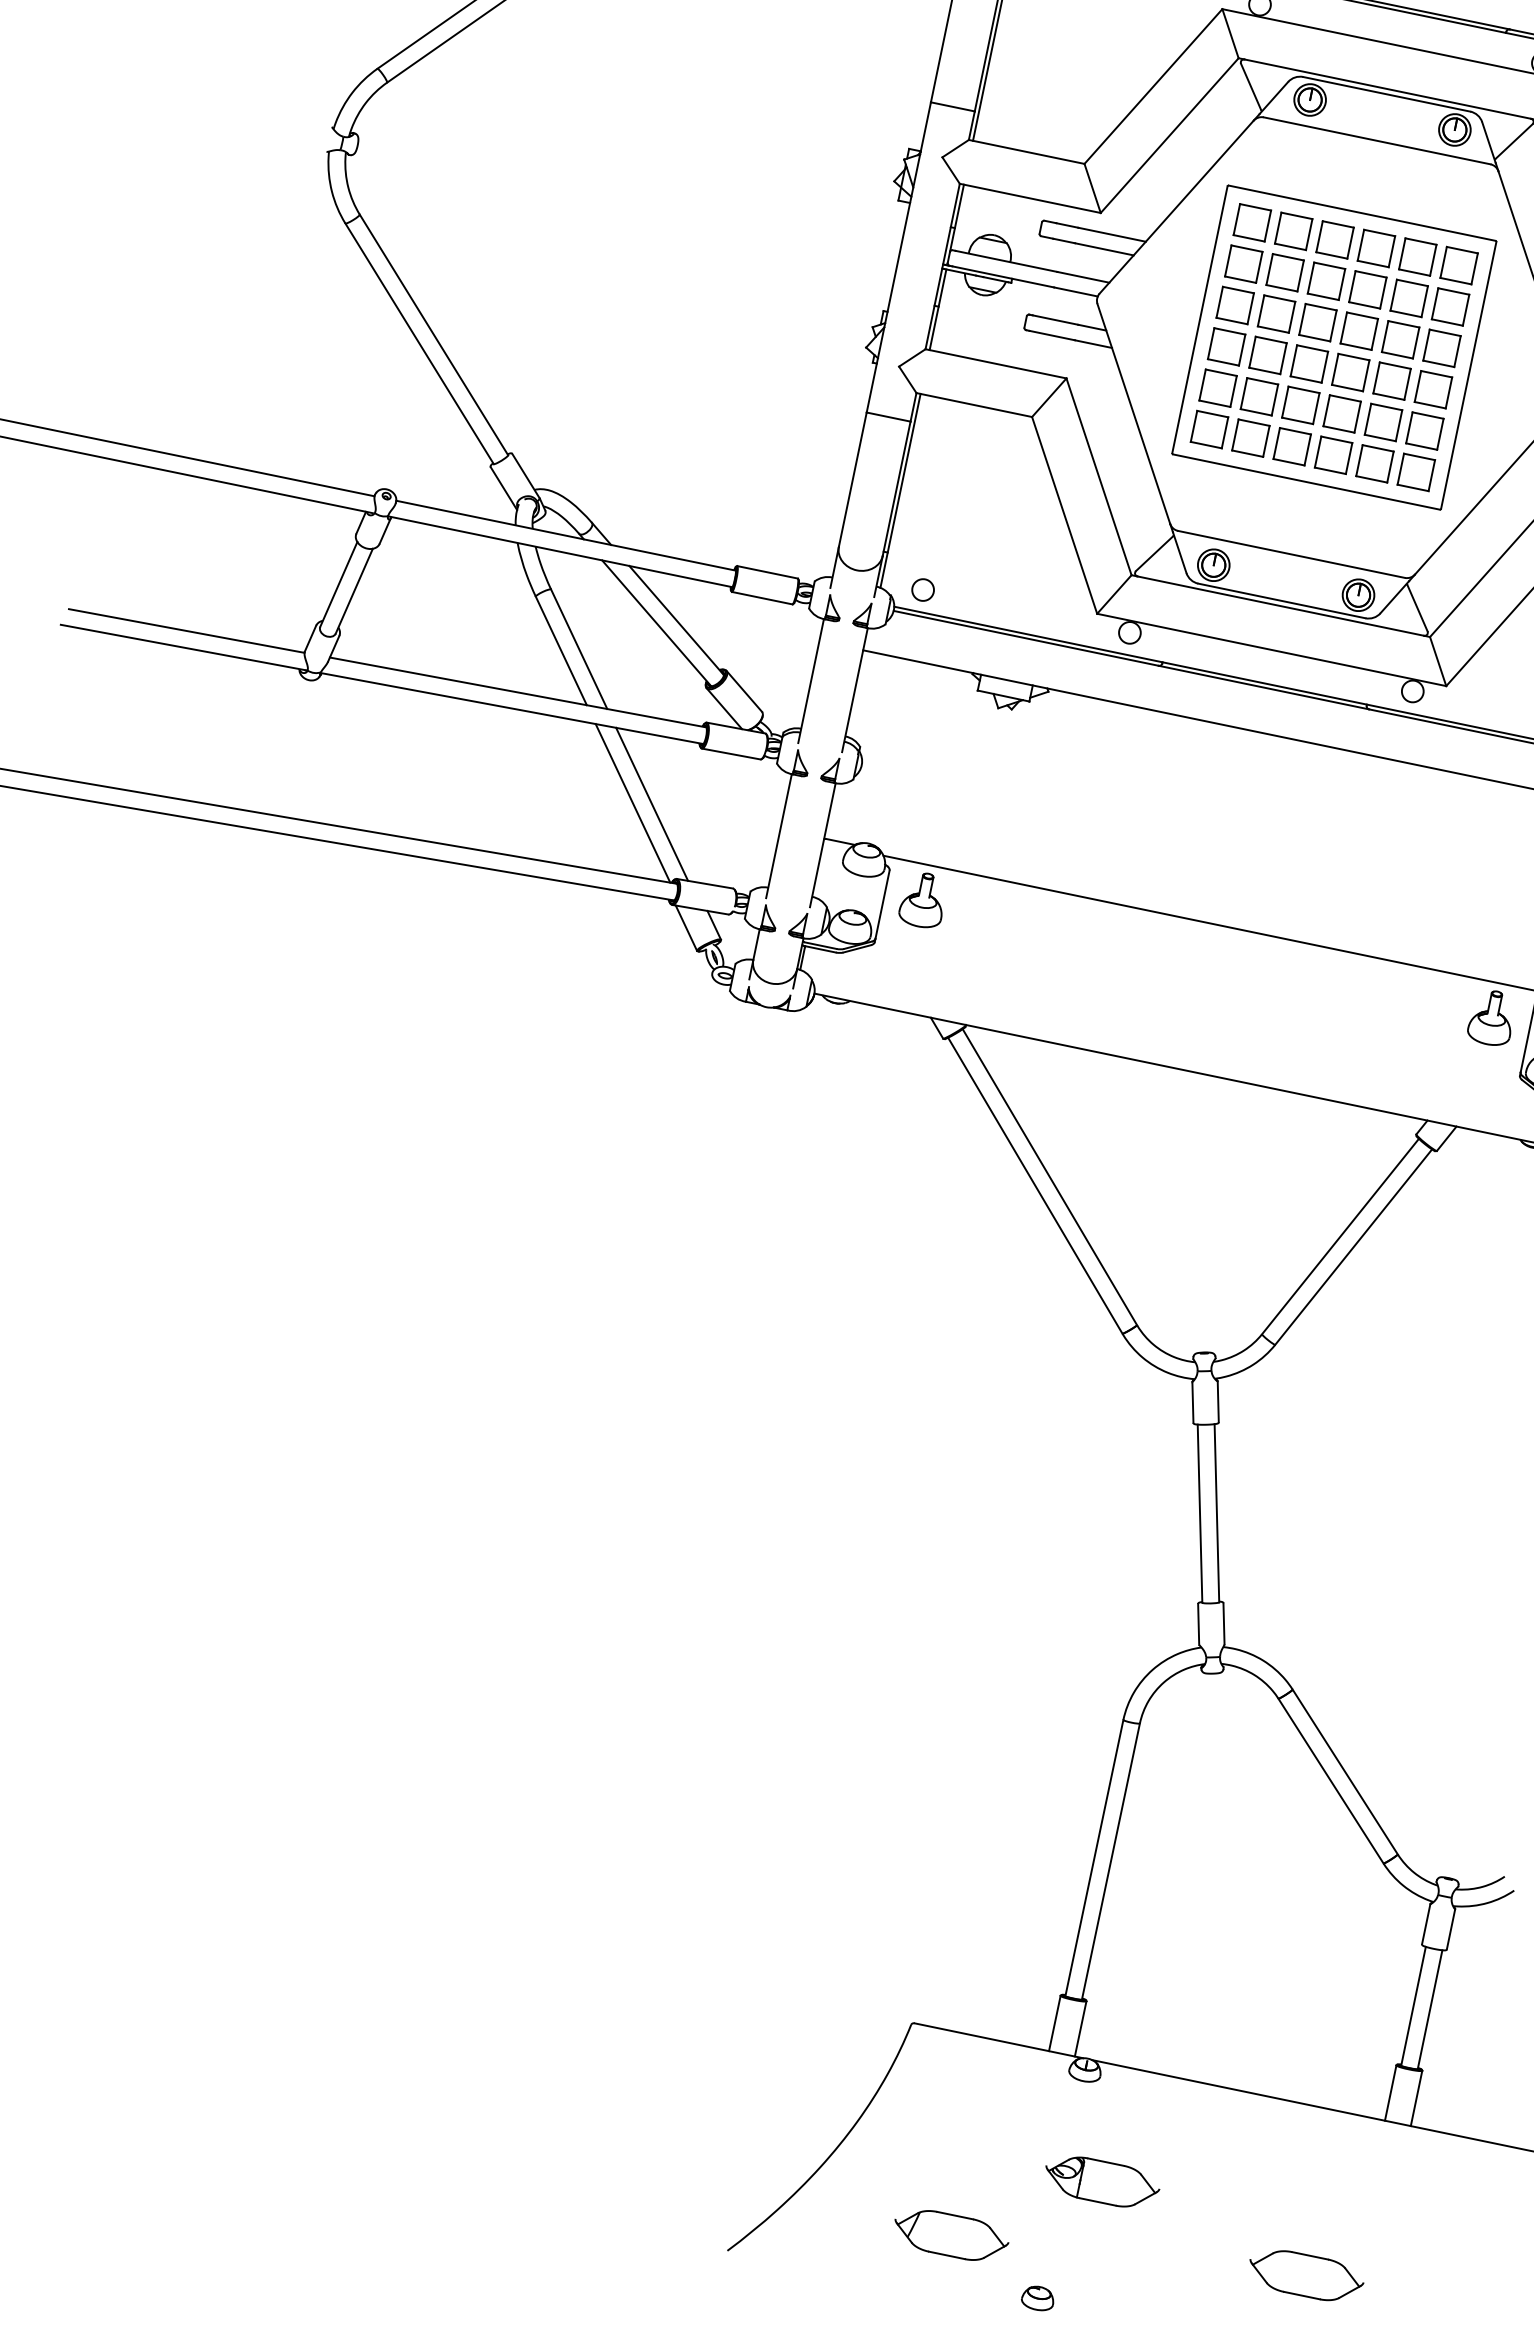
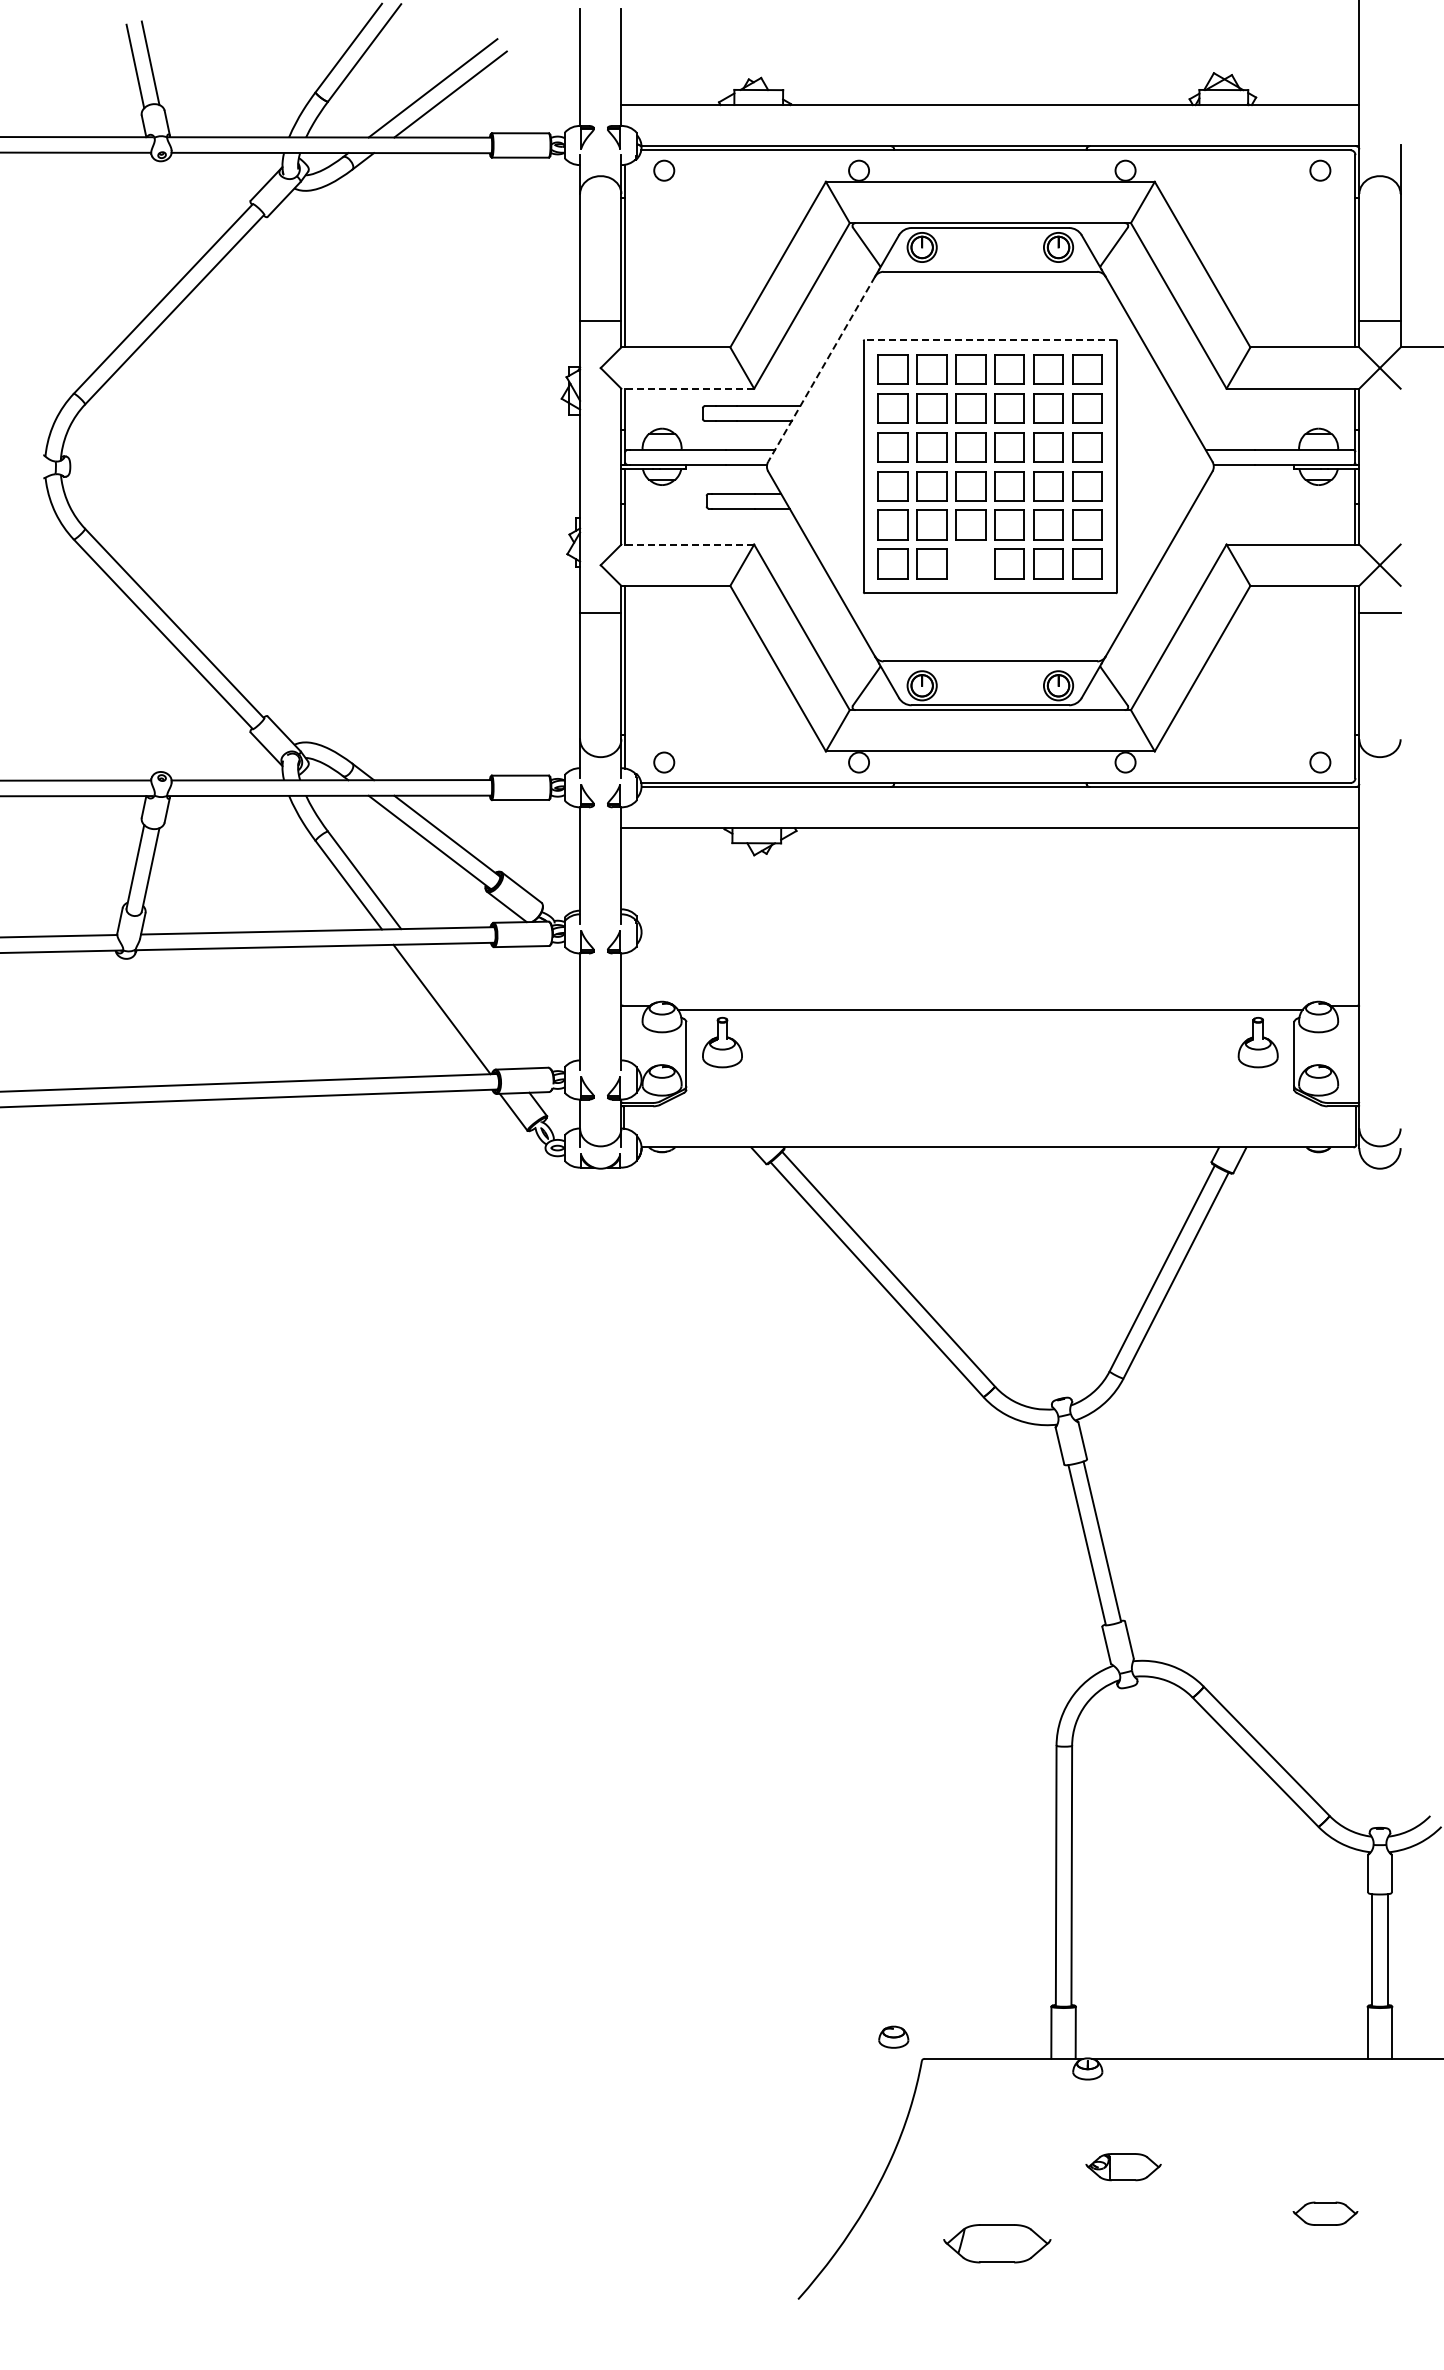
line: (1030, 198) -> (687, 388), solid -> dashed
line: (1176, 207) -> (821, 369), solid -> dashed
line: (1362, 213) -> (990, 340), solid -> dashed
line: (995, 363) -> (687, 544), solid -> dashed
part: (1291, 446) -> (970, 563), removed
line: (652, 803) -> (459, 1006), removed
part: (1101, 2181) -> (1123, 2166), size x0.7
part: (1306, 2275) -> (1325, 2213), size x0.6
part: (1038, 2297) -> (893, 2036), moved

